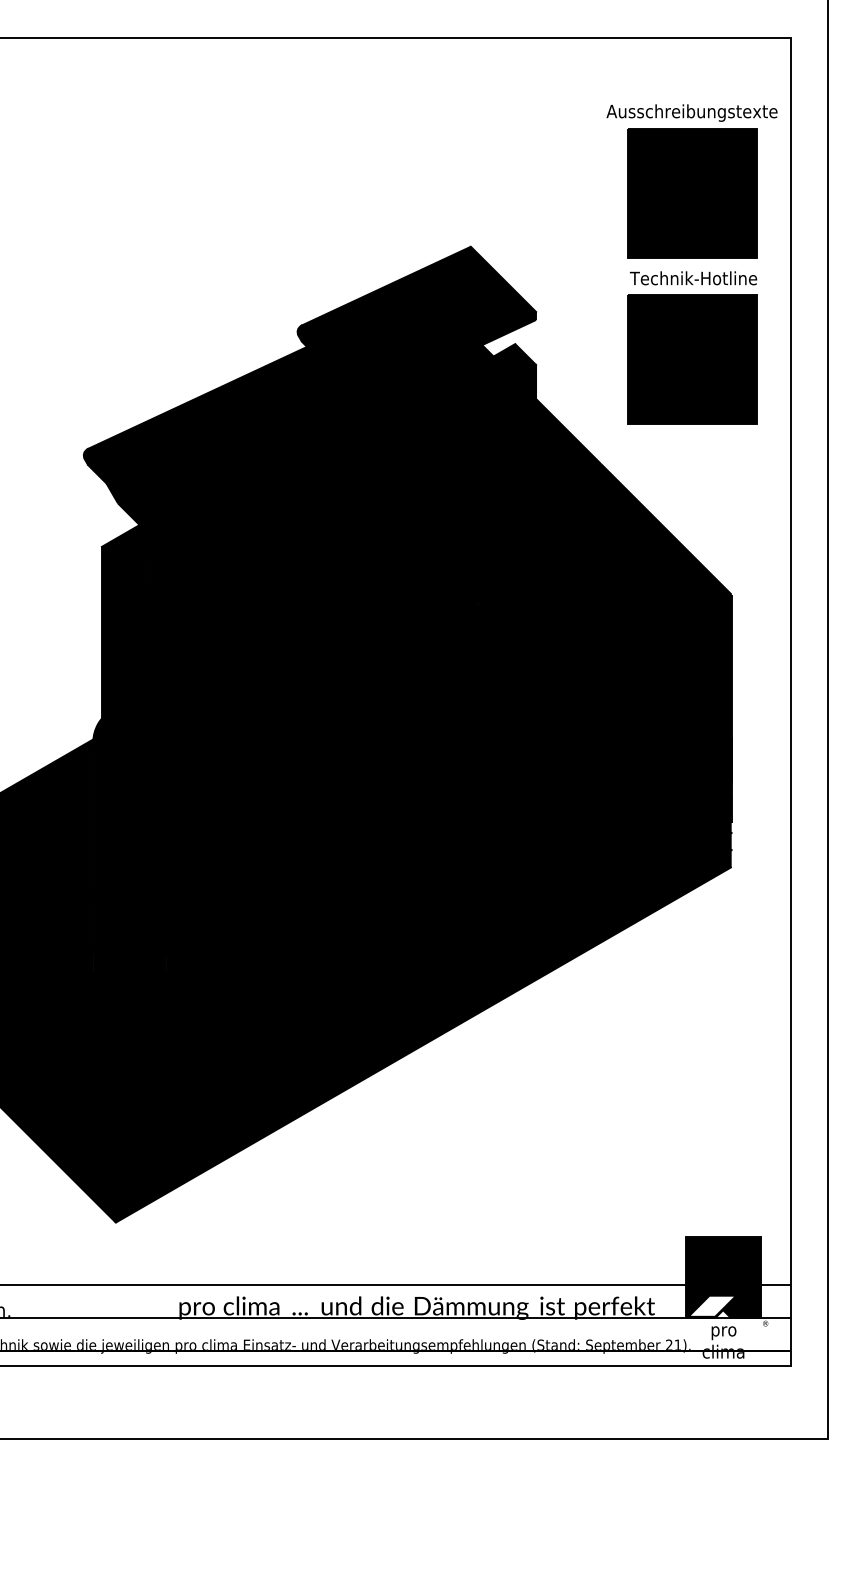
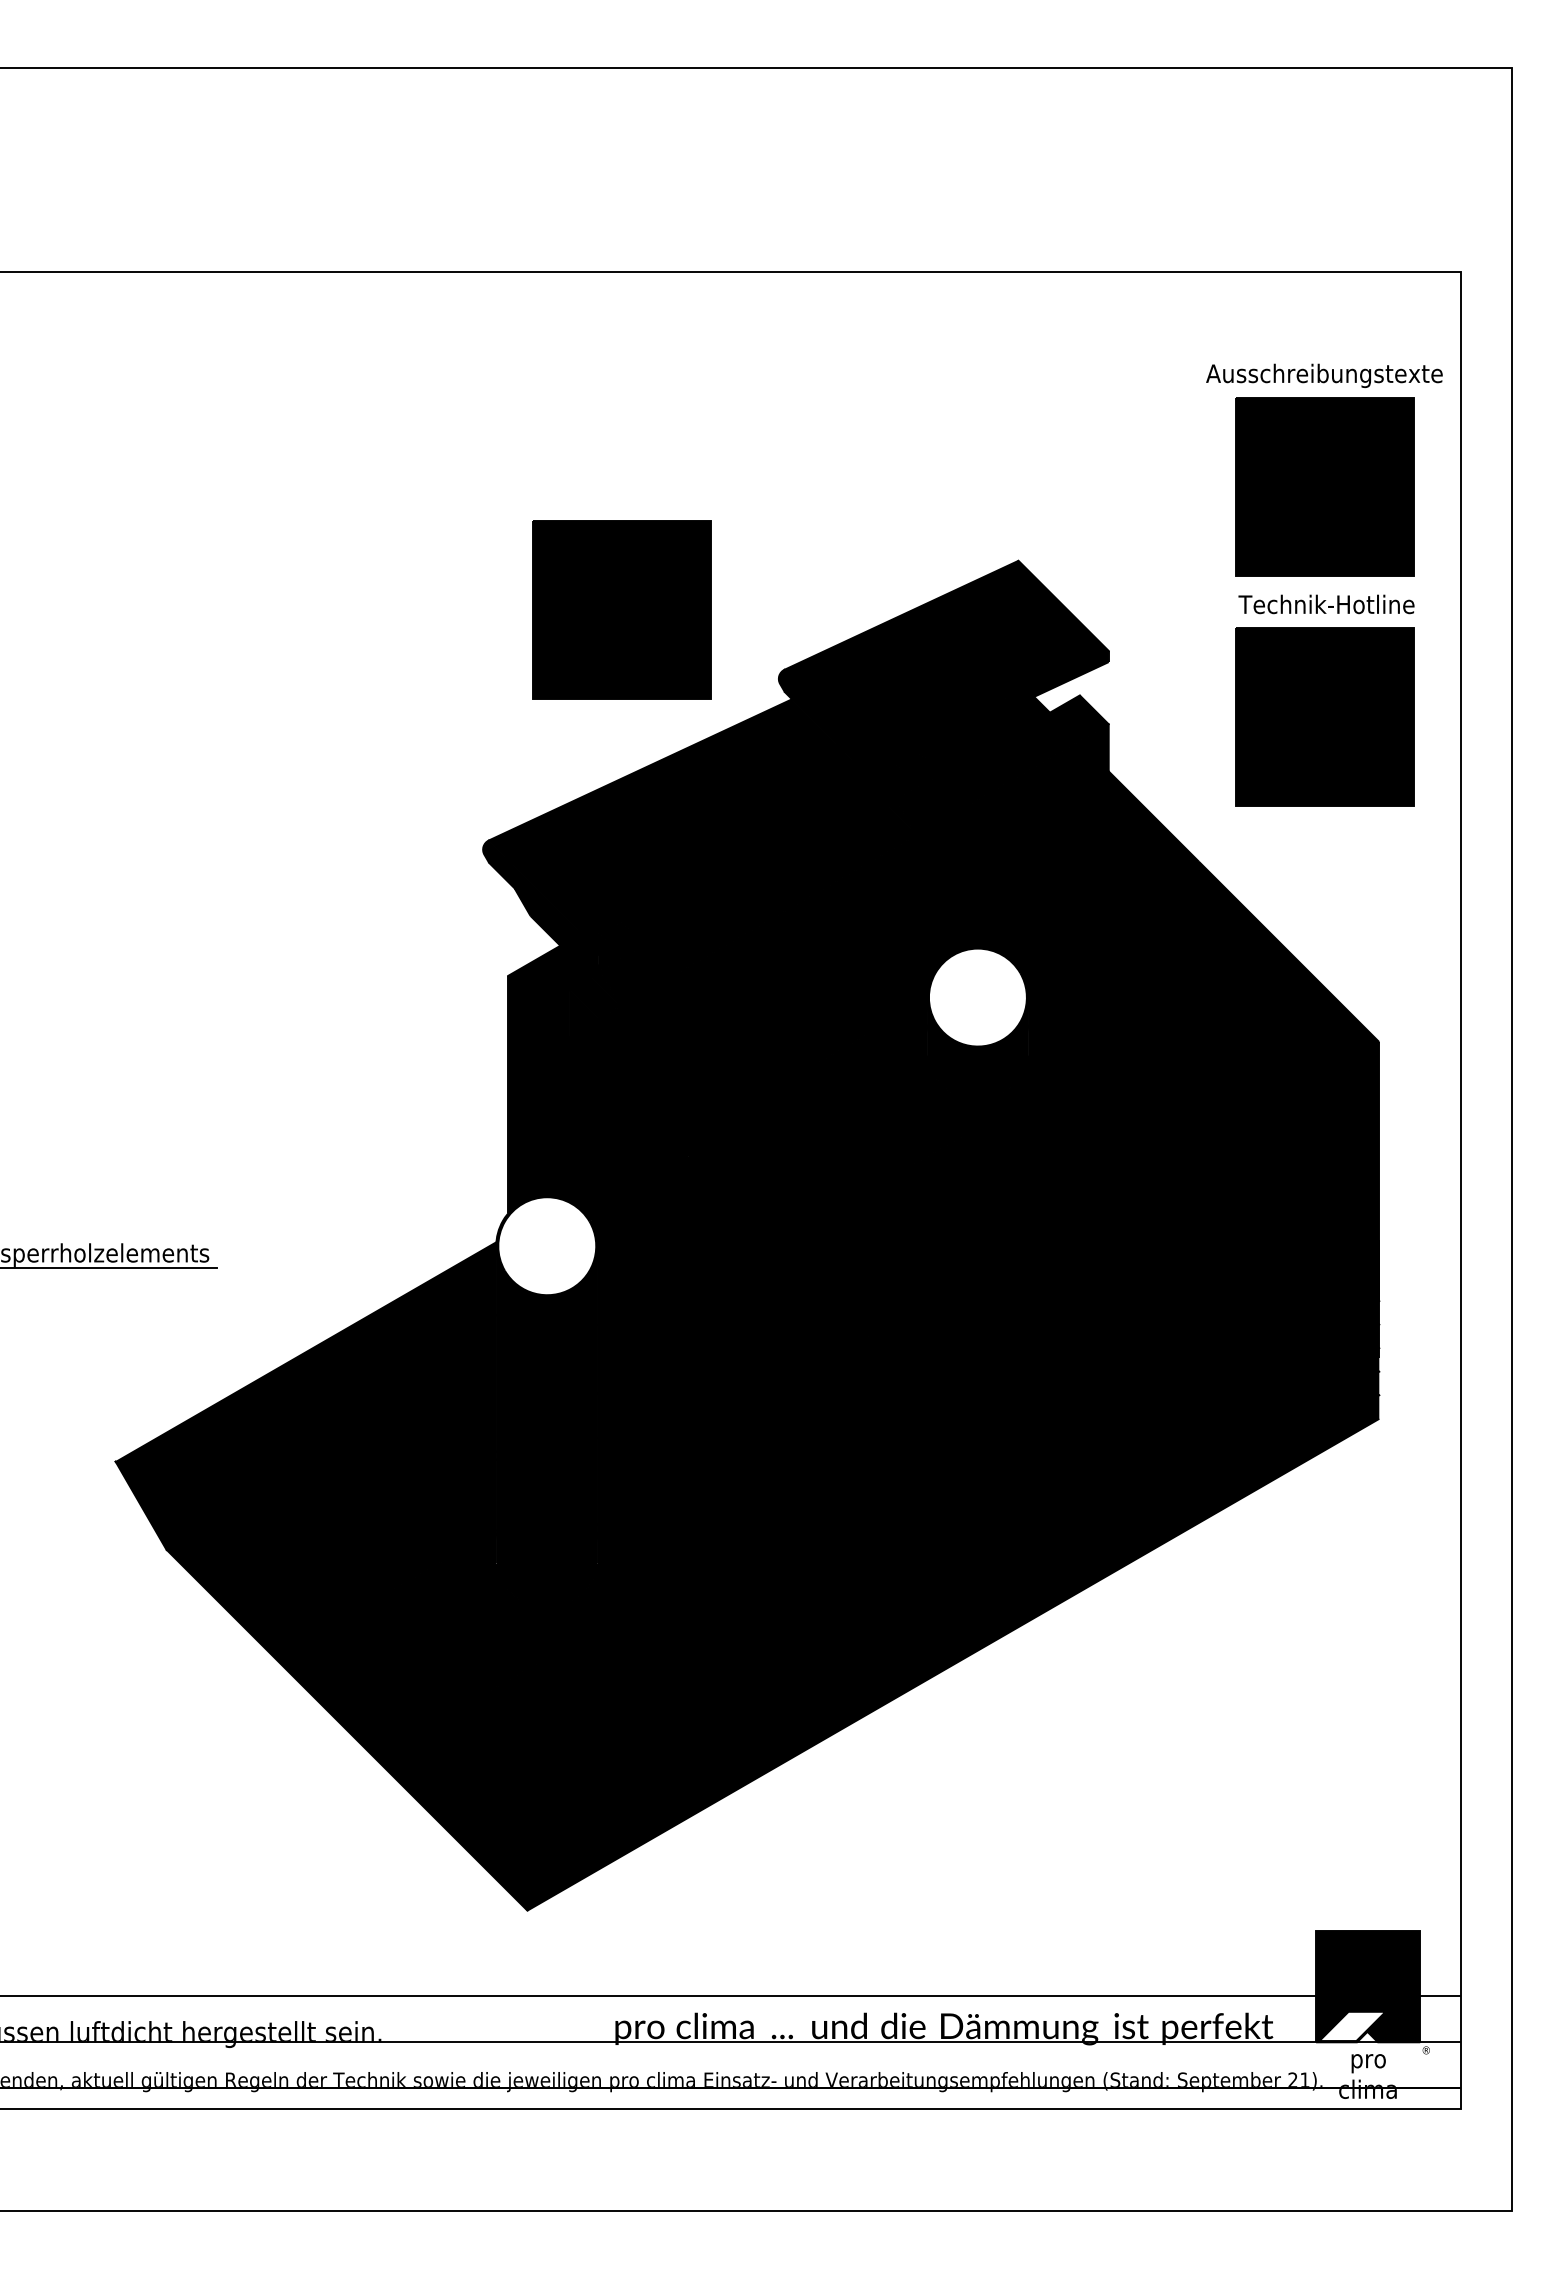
part: (183, 281) -> (621, 609), added
fill: (441, 562) -> (977, 997), removed
fill: (130, 742) -> (547, 1246), removed

